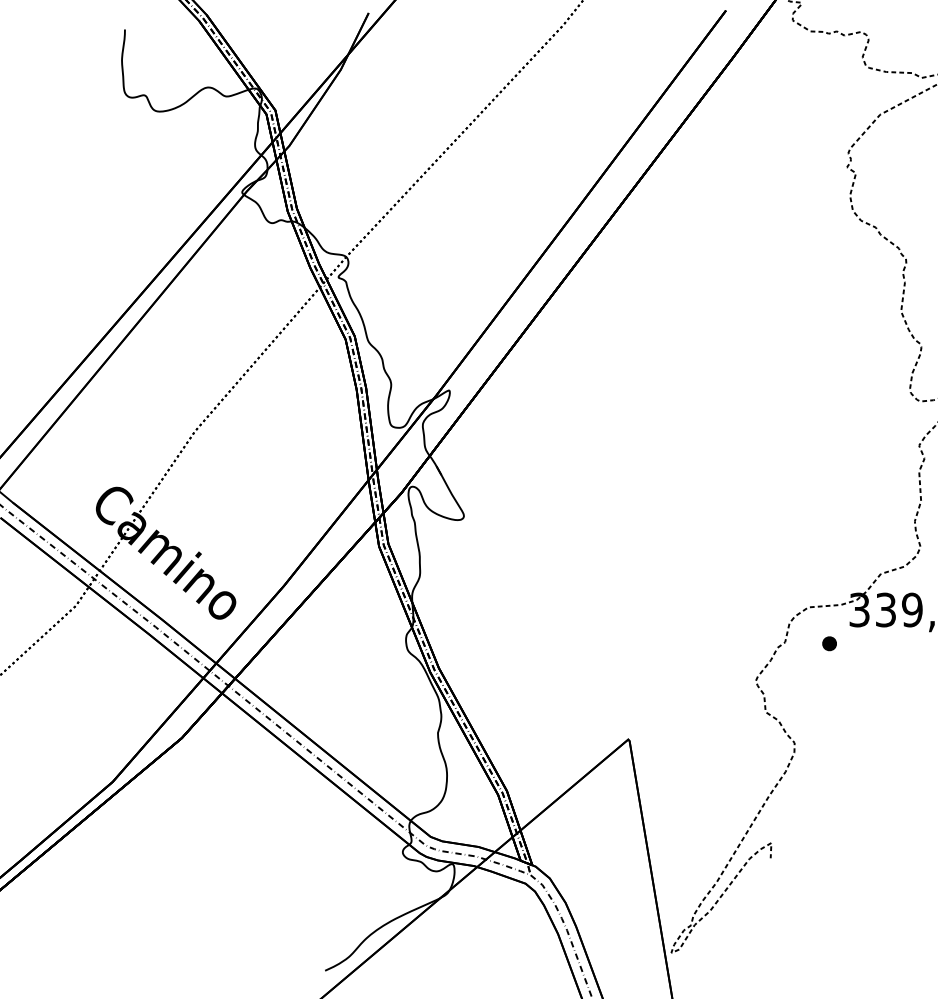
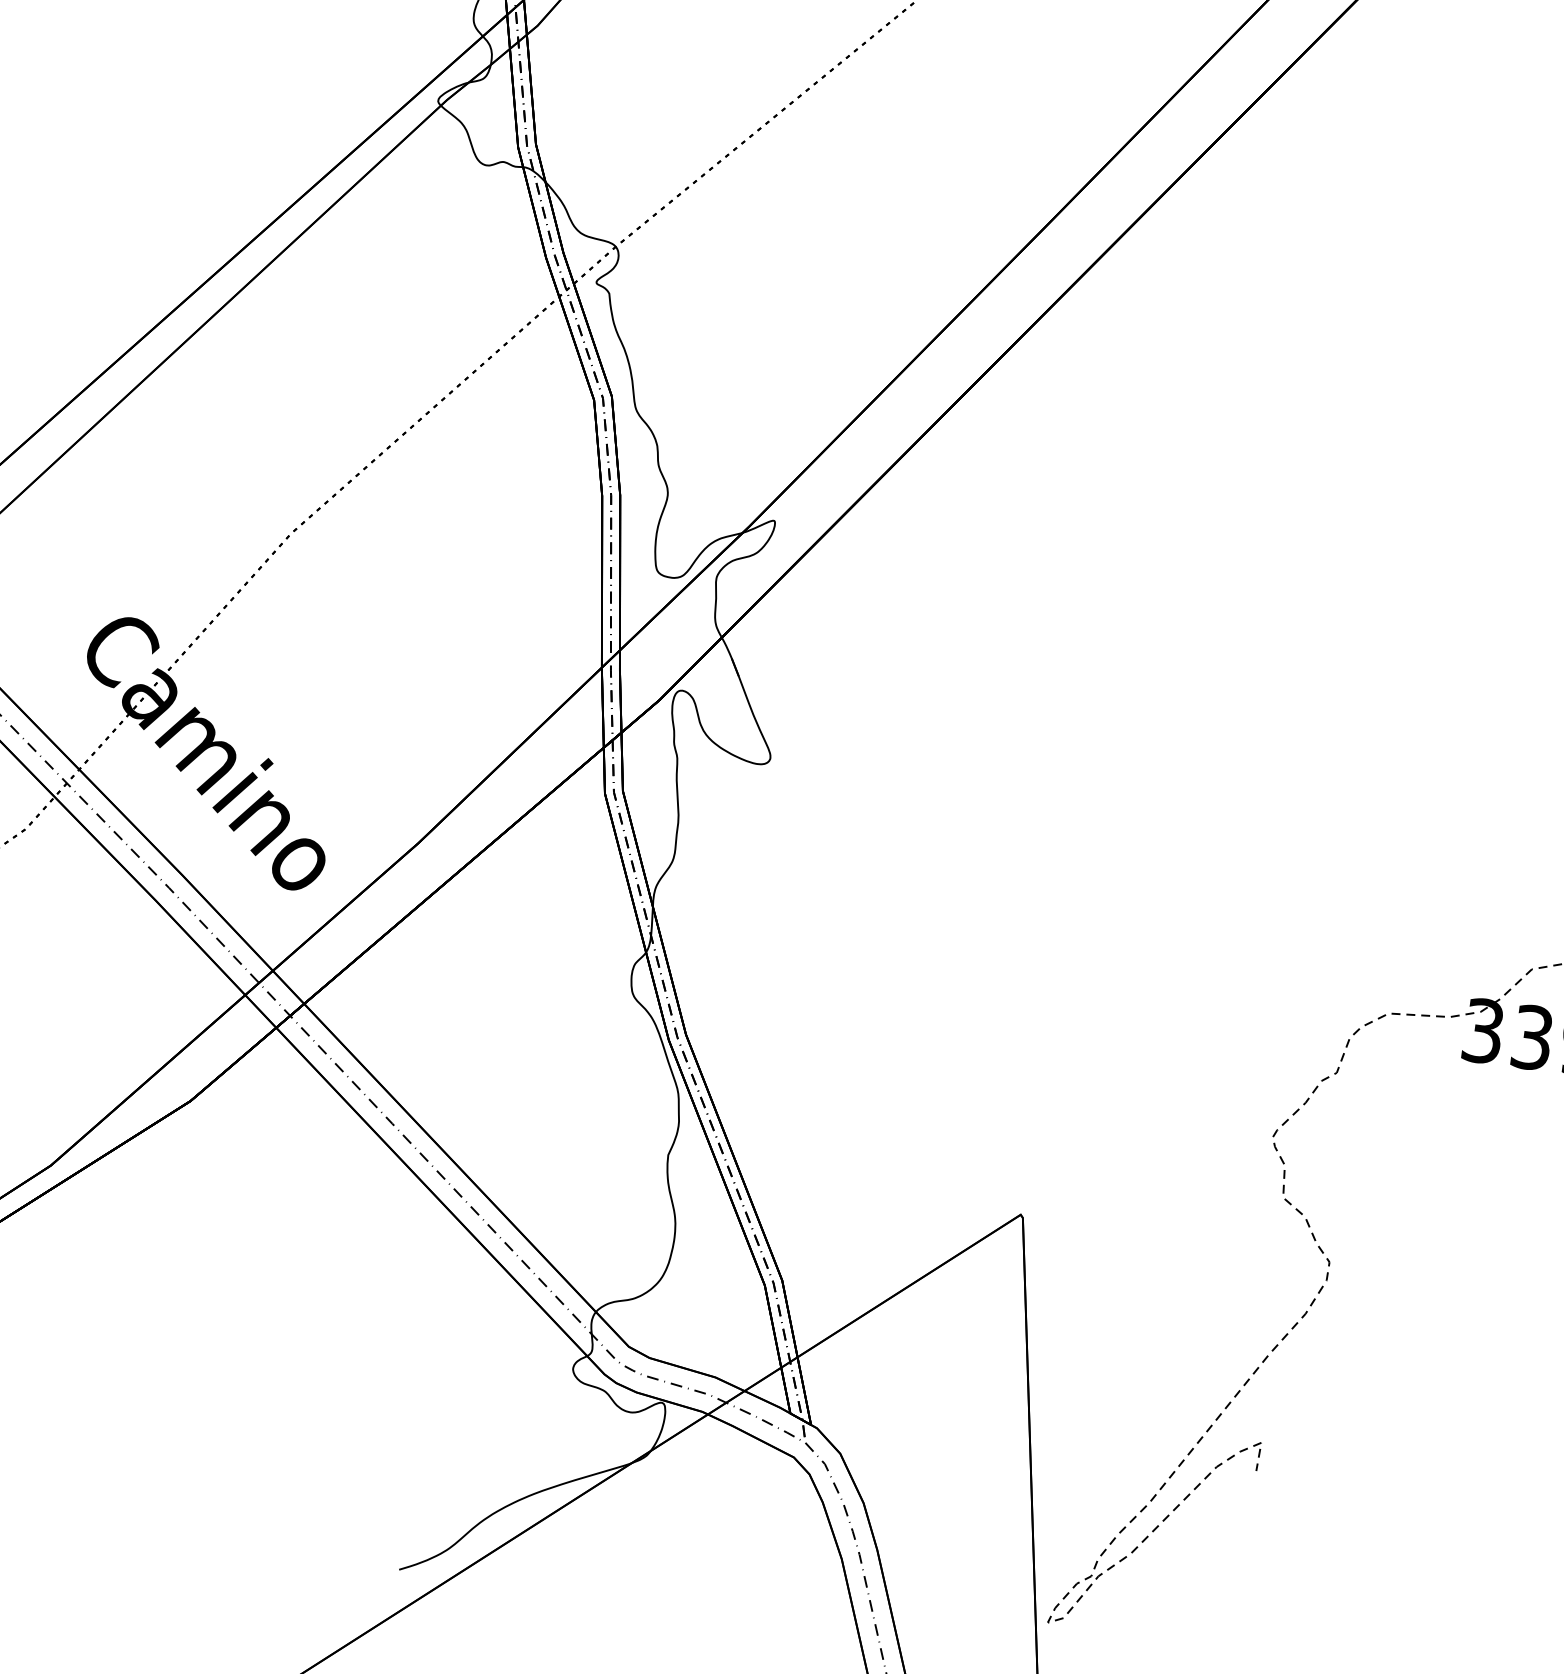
part: (829, 643) -> (1419, 1085), removed

